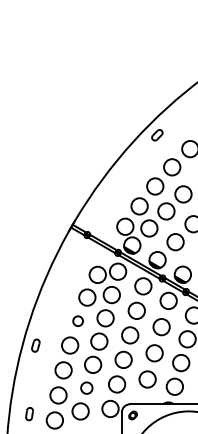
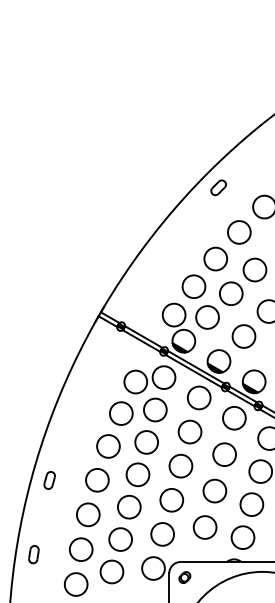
circle: (78, 321) -> (108, 446), size x1.67
circle: (86, 388) -> (120, 539), size x1.43
part: (29, 414) -> (33, 554), moved

